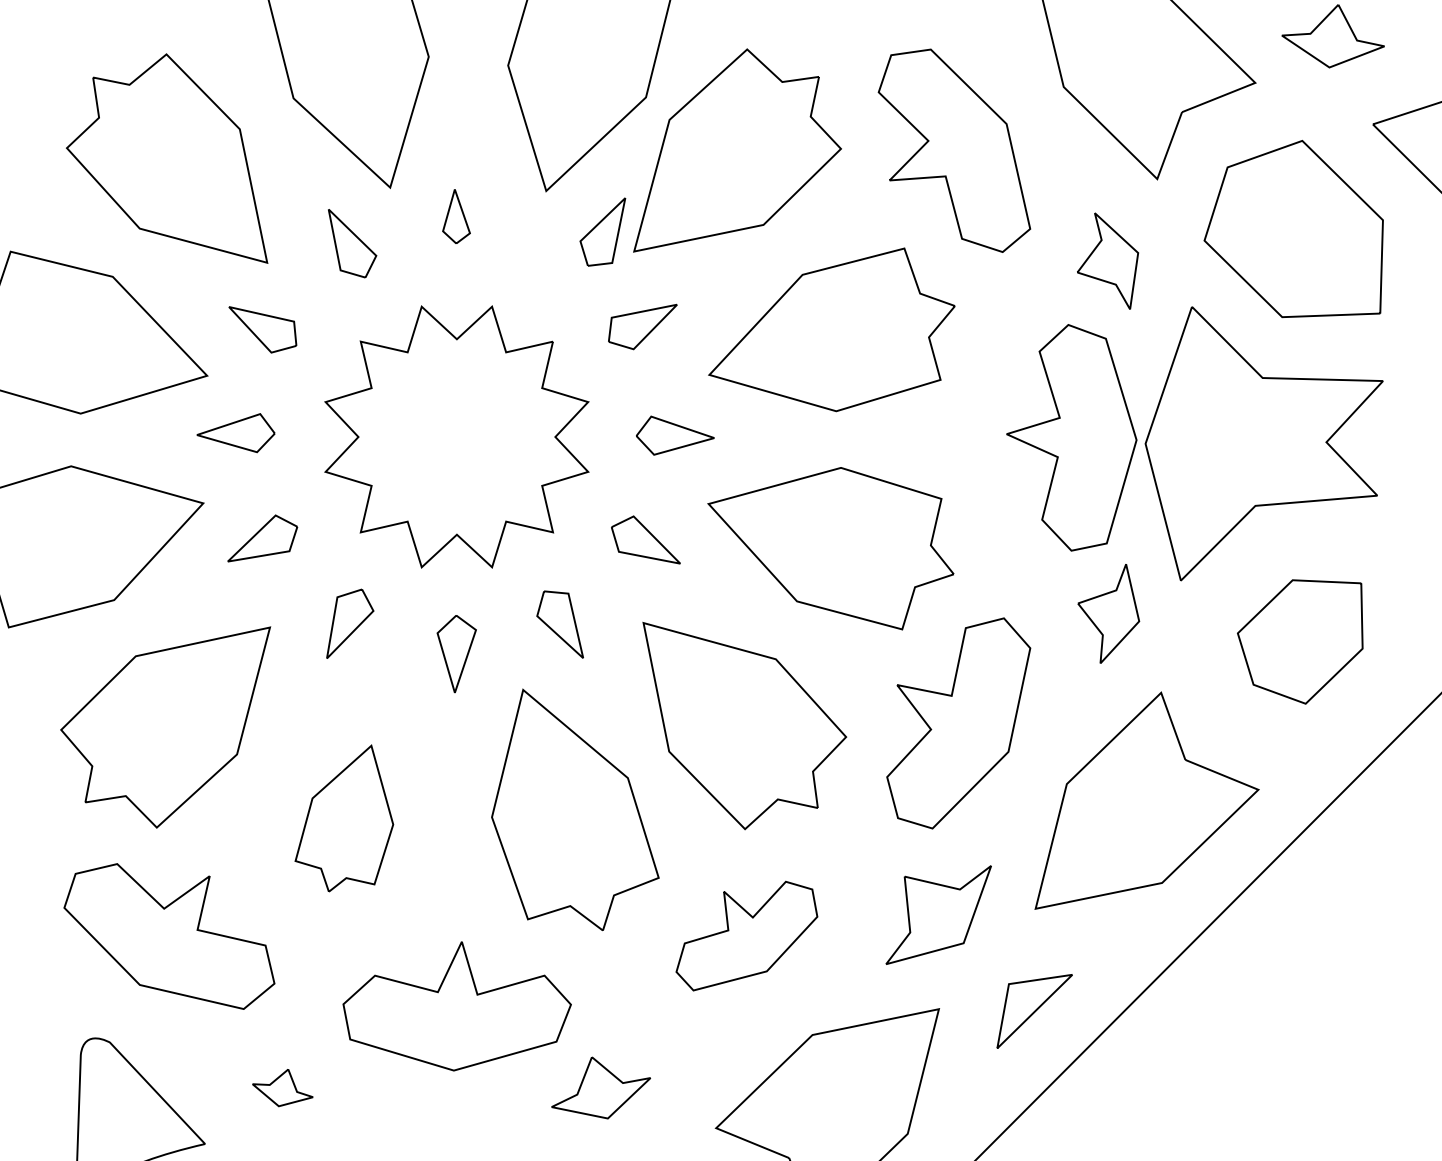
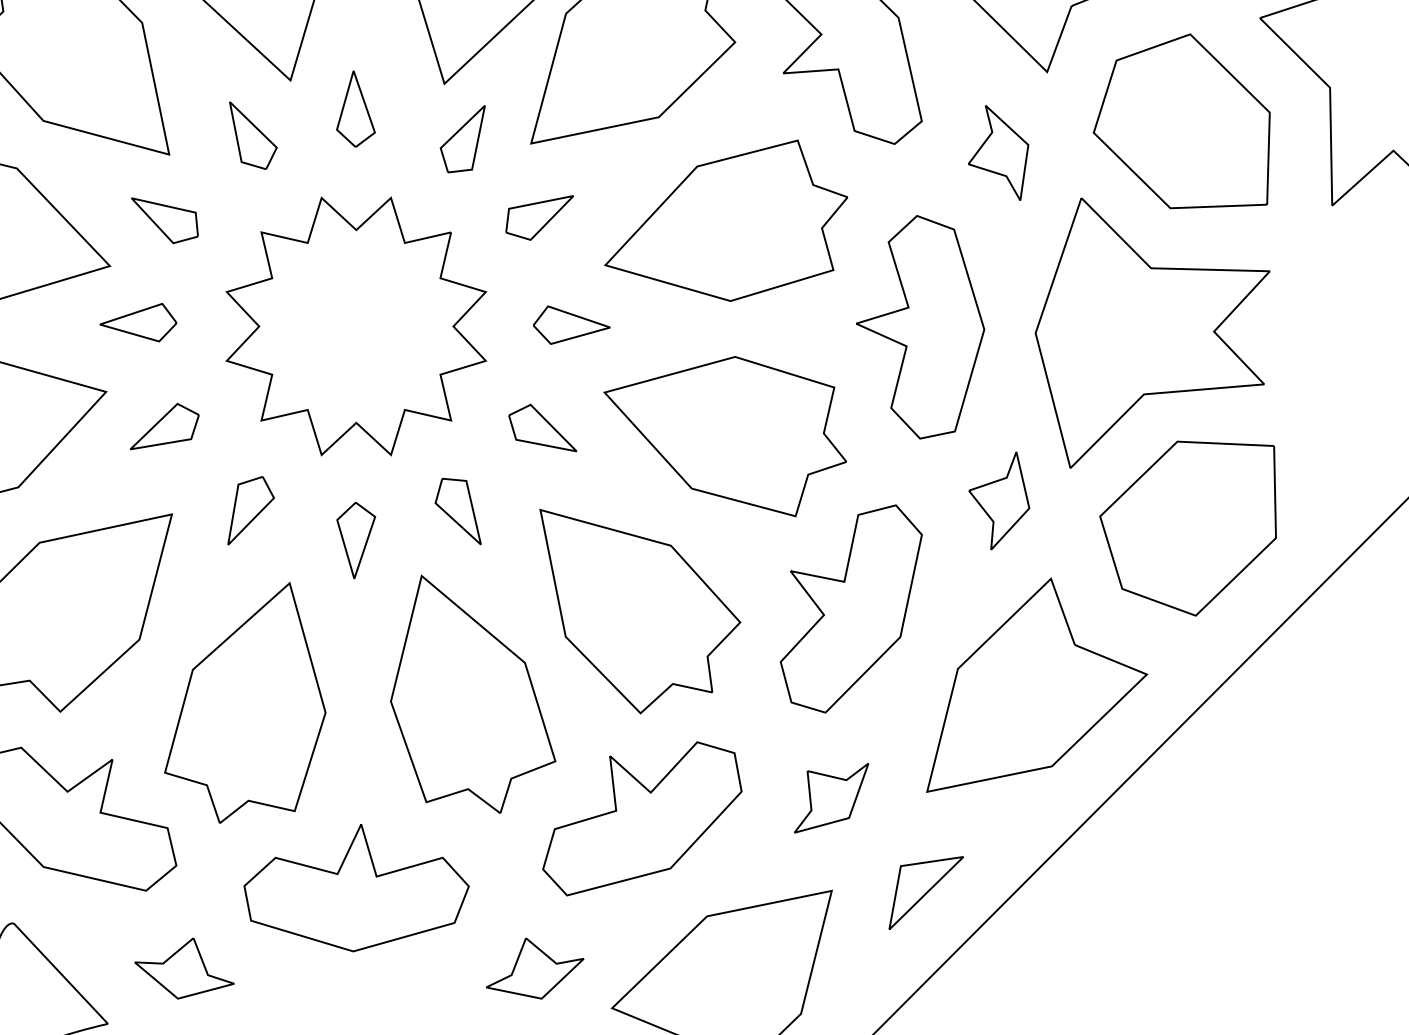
part: (456, 216) -> (355, 108), size x1.43
part: (602, 231) -> (462, 138), moved
part: (1071, 437) -> (920, 326), moved
part: (1300, 641) -> (1188, 528), size x1.43
part: (344, 818) -> (245, 702), size x1.67
part: (938, 915) -> (831, 798), size x0.71
part: (746, 935) -> (641, 818), size x1.43
part: (282, 1087) -> (184, 968), size x1.67
part: (601, 1087) -> (535, 968), moved

